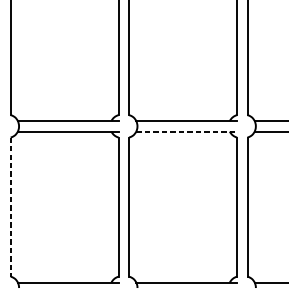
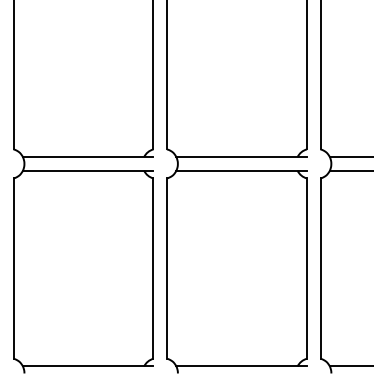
line: (187, 131) -> (242, 170), dashed -> solid
line: (10, 207) -> (13, 269), dashed -> solid

